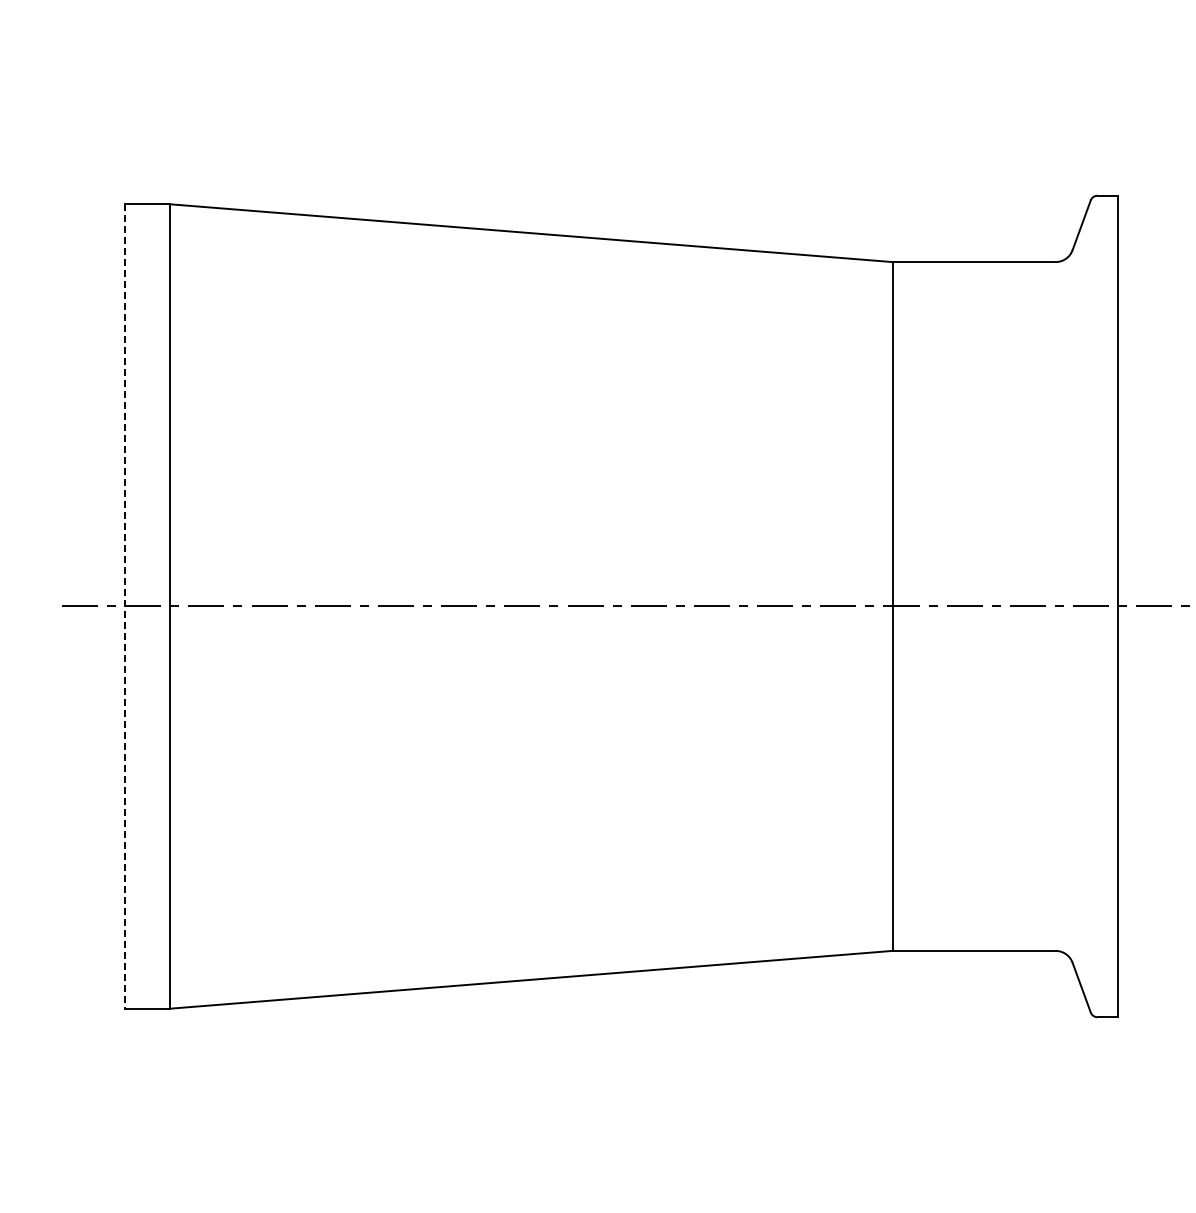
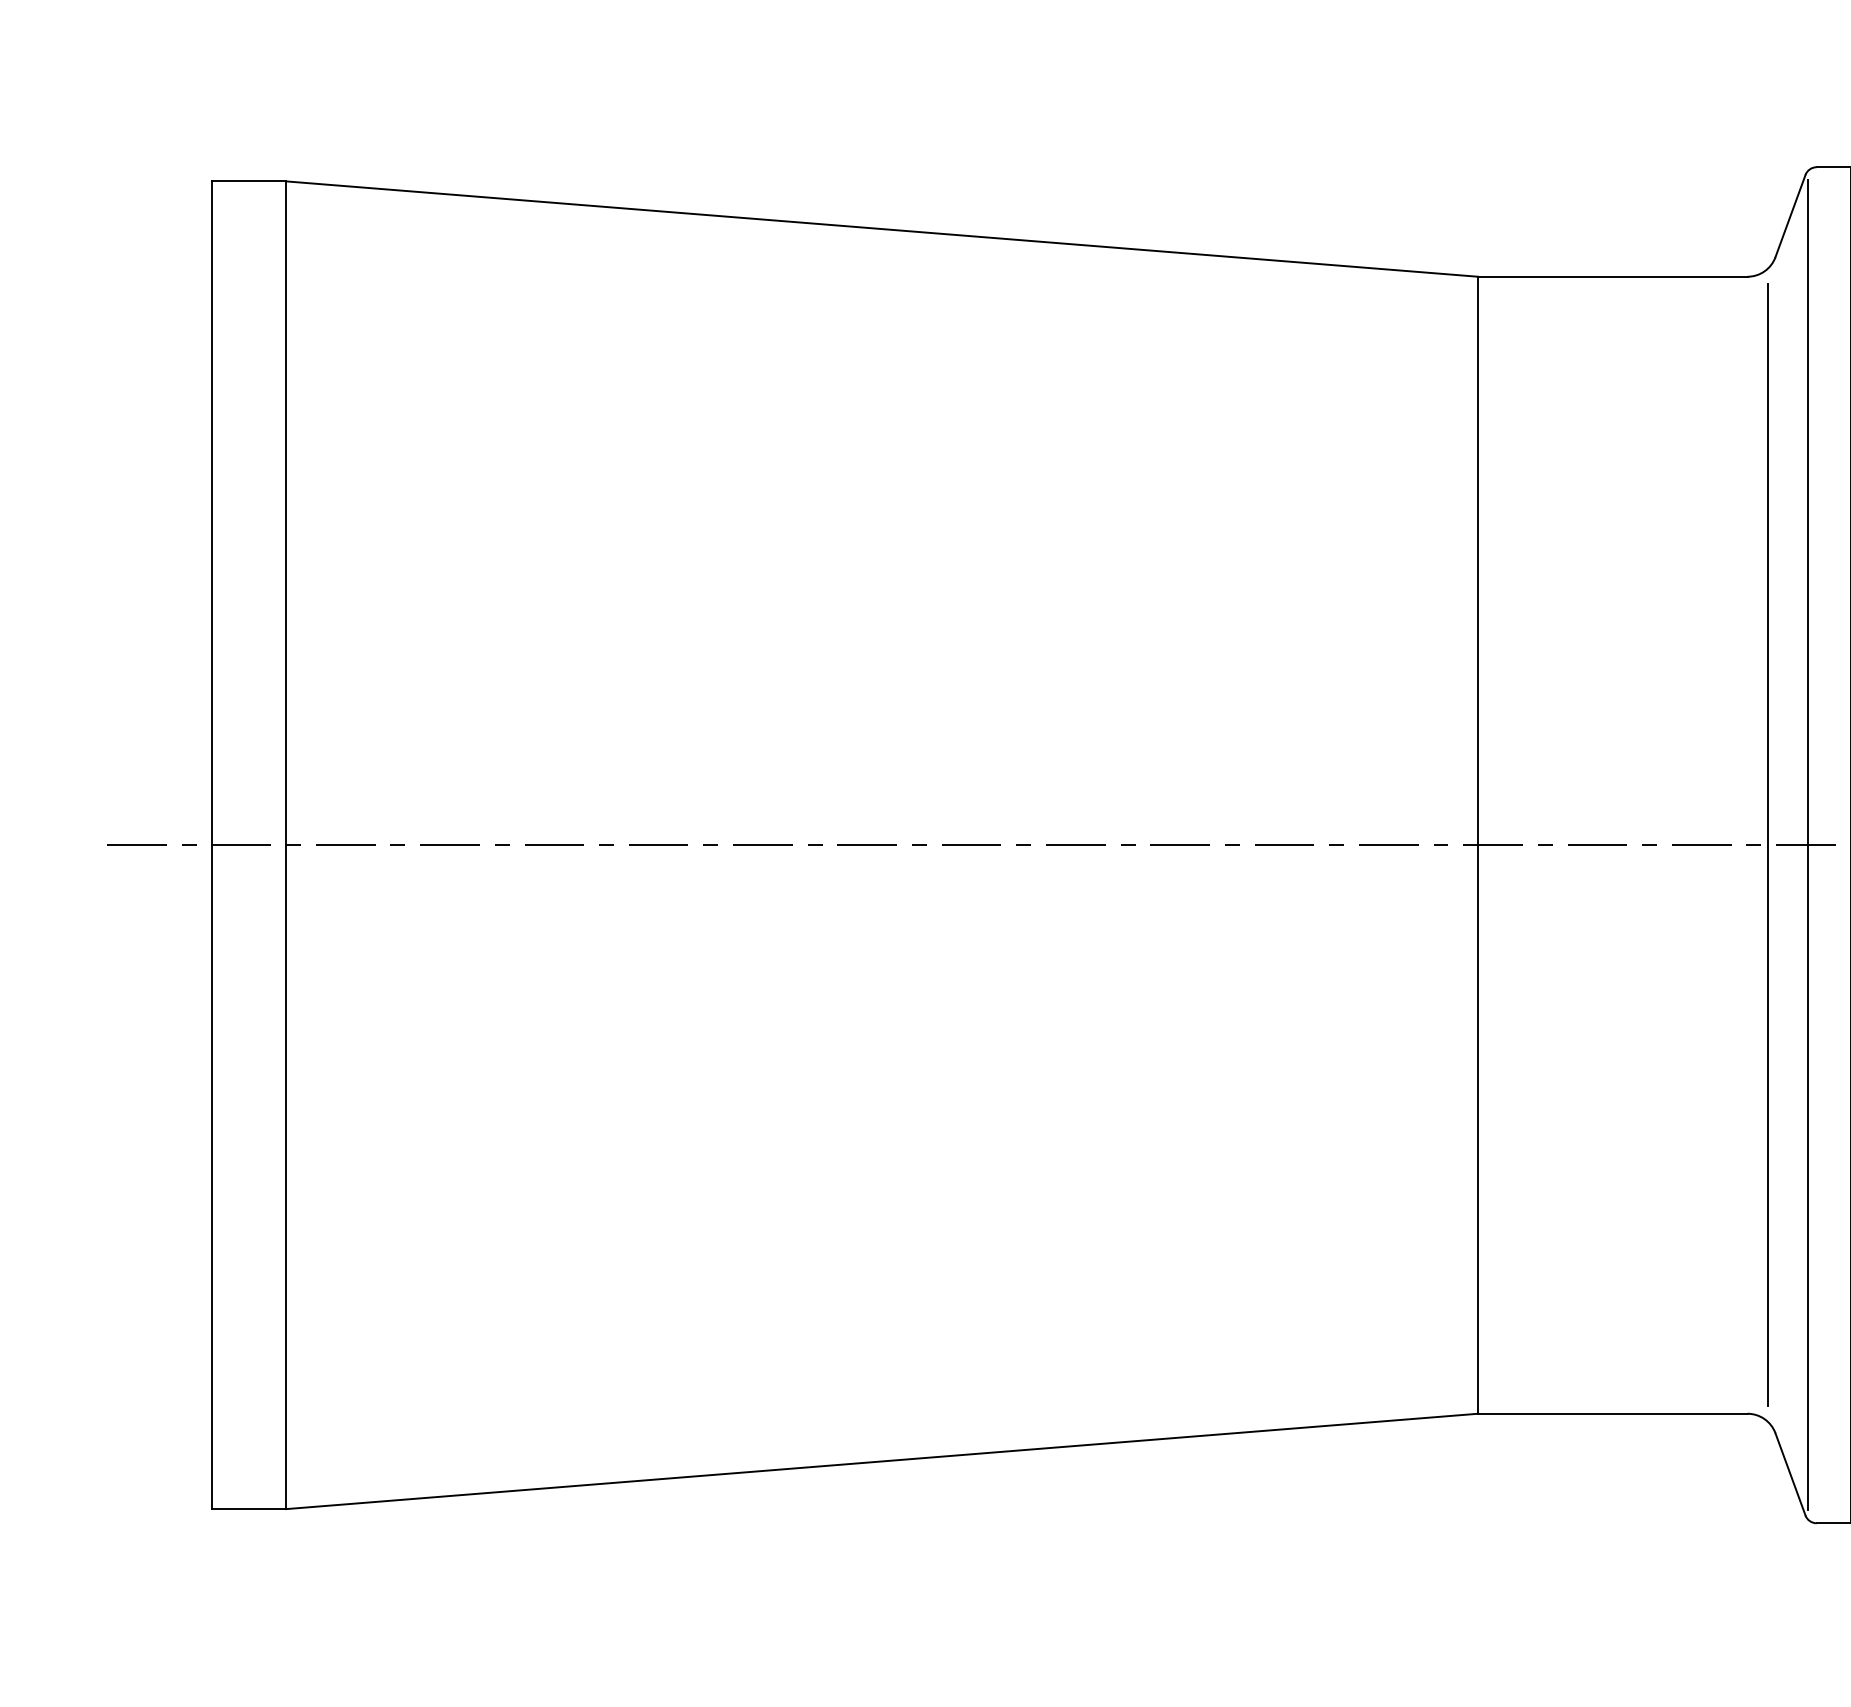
line: (125, 606) -> (212, 845), dashed -> solid
line: (1068, 606) -> (1768, 845), added
line: (1092, 606) -> (1808, 845), added

